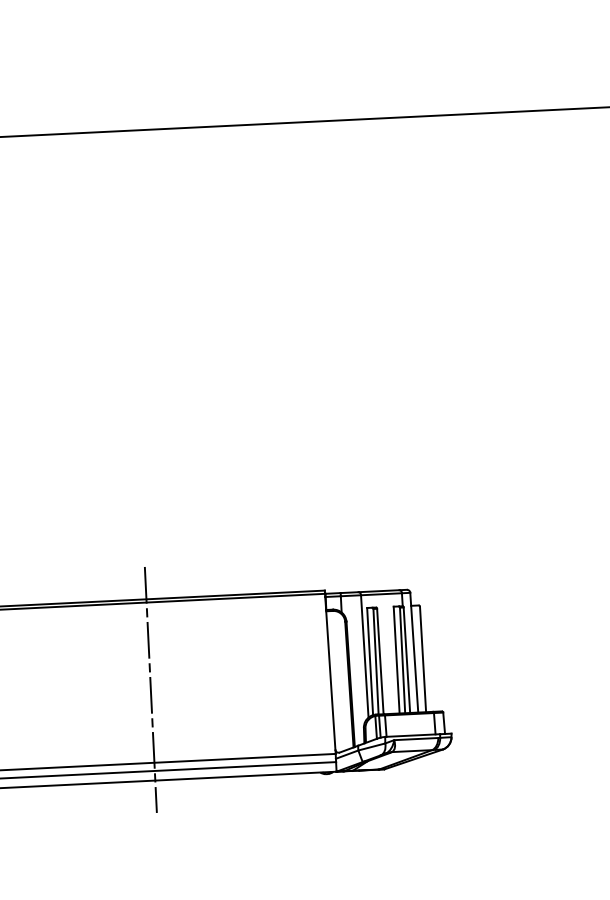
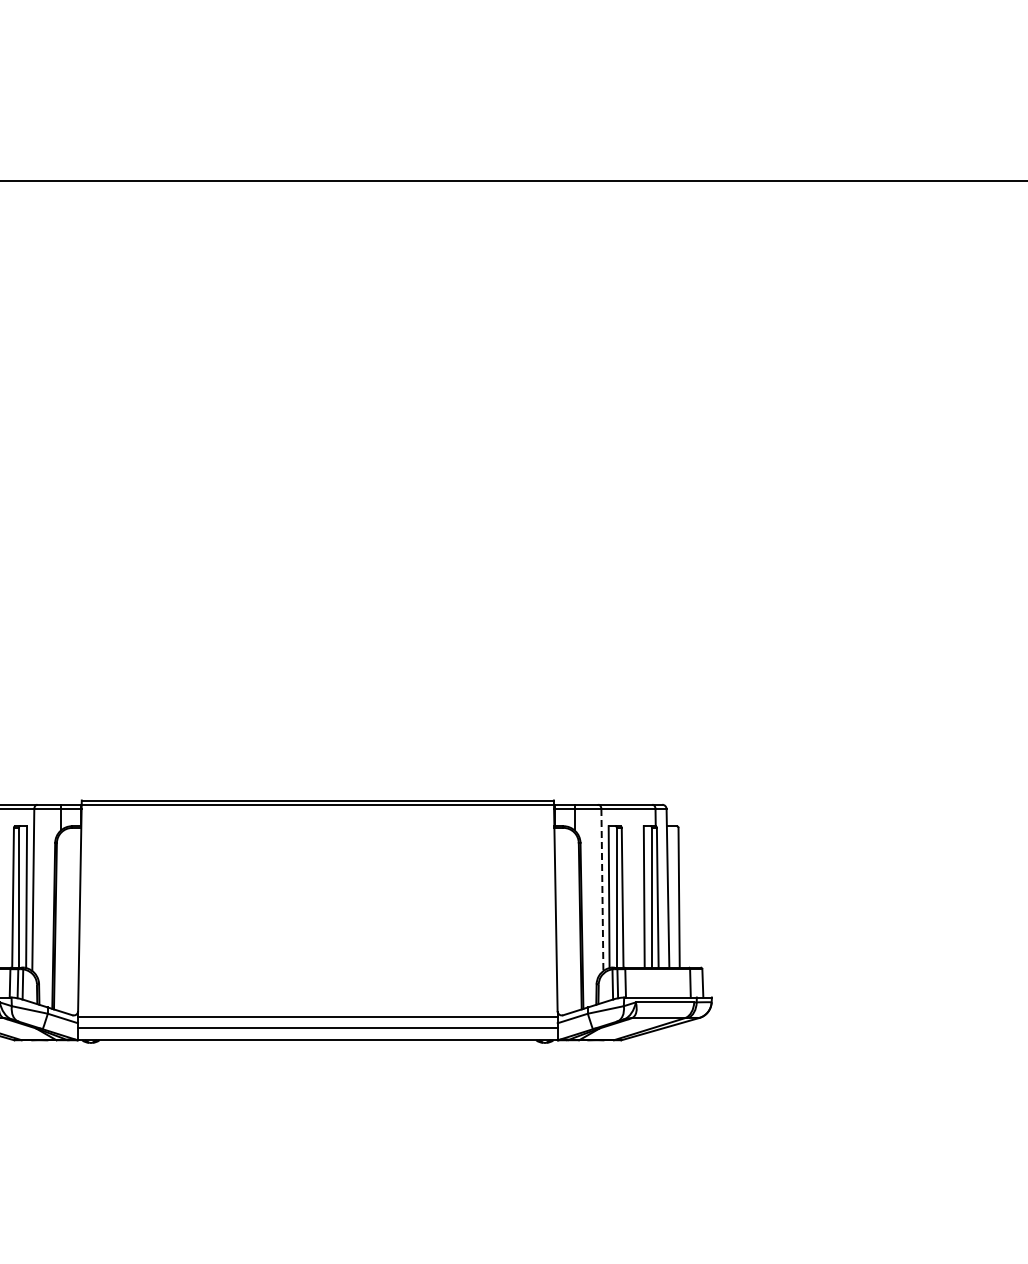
line: (364, 656) -> (602, 890), solid -> dashed
line: (150, 690) -> (317, 920), removed

